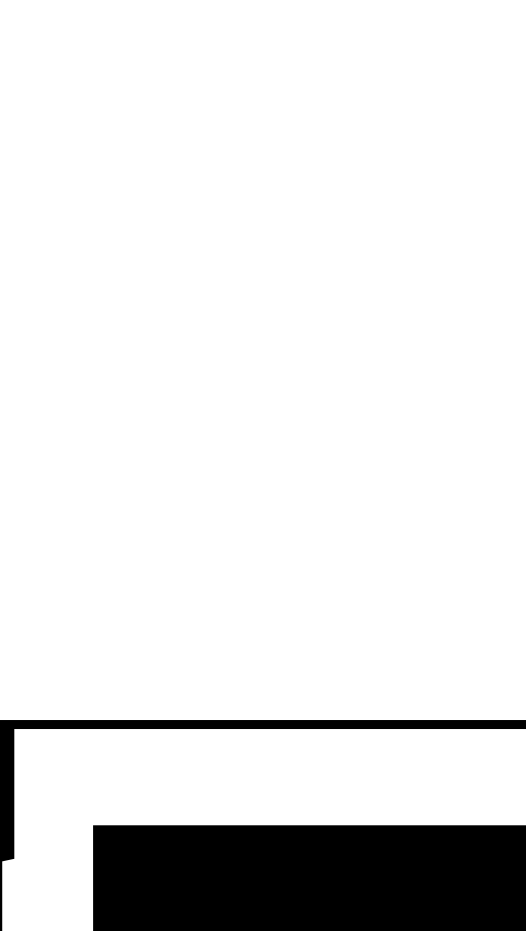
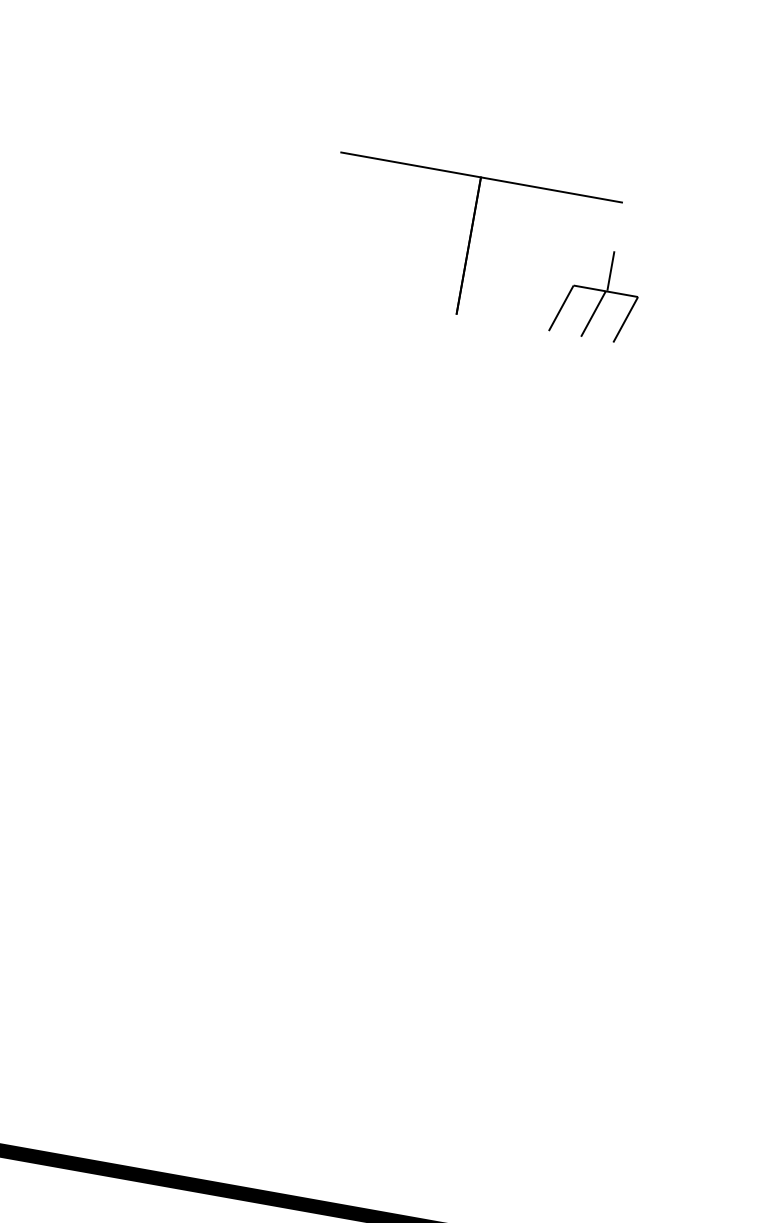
part: (244, 141) -> (469, 246), added

